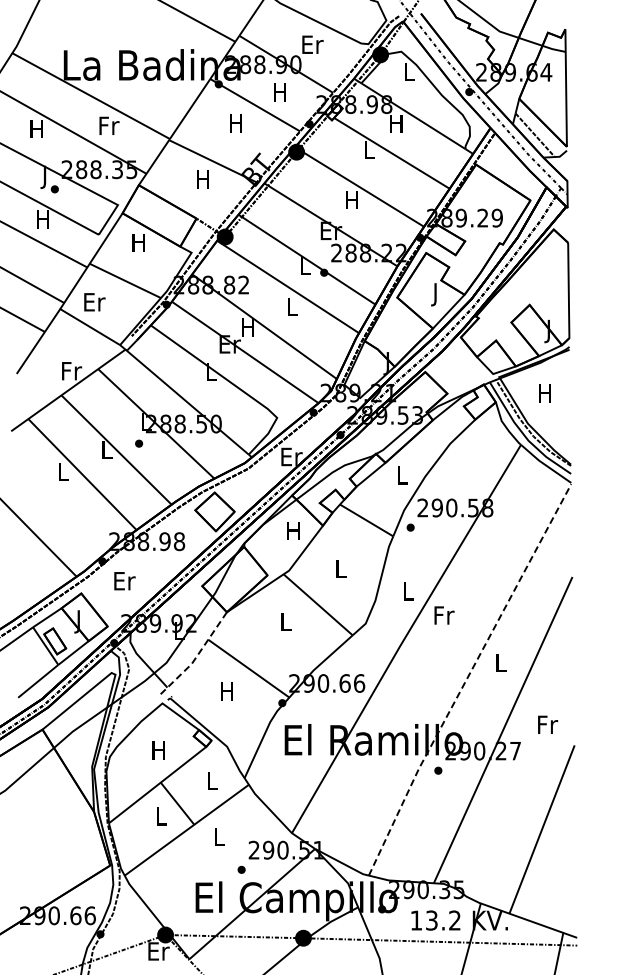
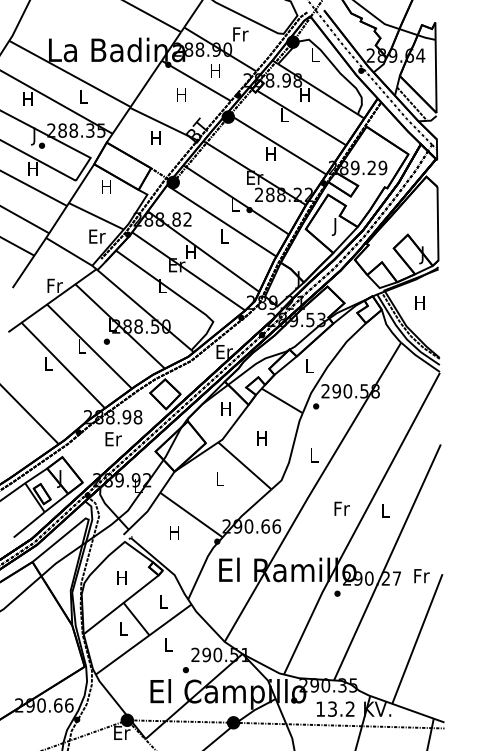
text: (312, 44) -> (240, 34), Er -> Fr
text: (109, 125) -> (84, 96), Fr -> L
text: (94, 302) -> (97, 236), moved
text: (340, 568) -> (262, 437), L -> H
text: (124, 581) -> (113, 439), moved
text: (444, 615) -> (342, 508), moved
line: (196, 656) -> (151, 505), dashed -> solid
line: (467, 678) -> (359, 522), dashed -> solid
text: (548, 724) -> (422, 575), moved

